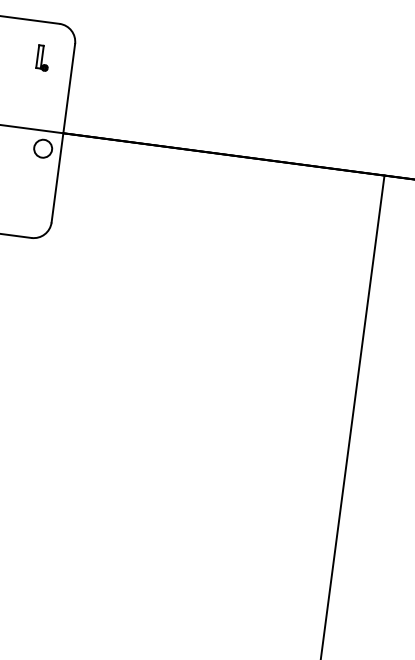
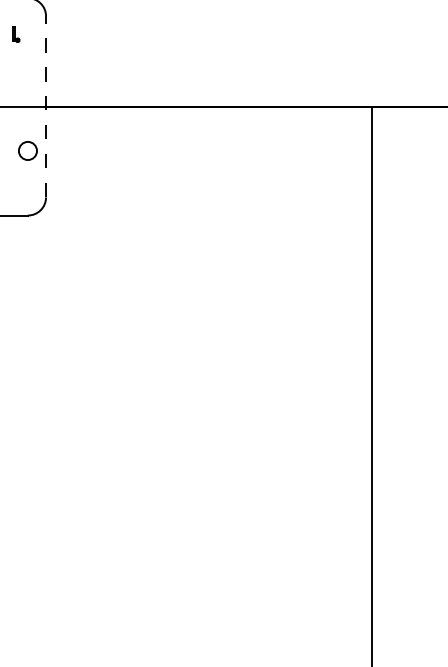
part: (42, 58) -> (15, 34), size x0.6
line: (63, 132) -> (46, 106), solid -> dashed
circle: (42, 148) -> (27, 150), moved

